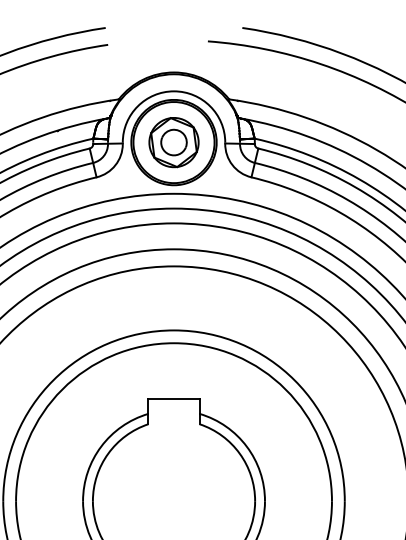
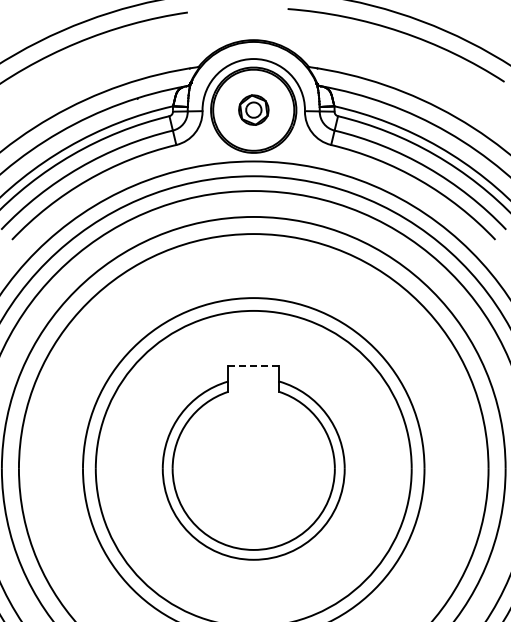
part: (173, 141) -> (253, 109), size x0.6
line: (173, 398) -> (253, 366), solid -> dashed

